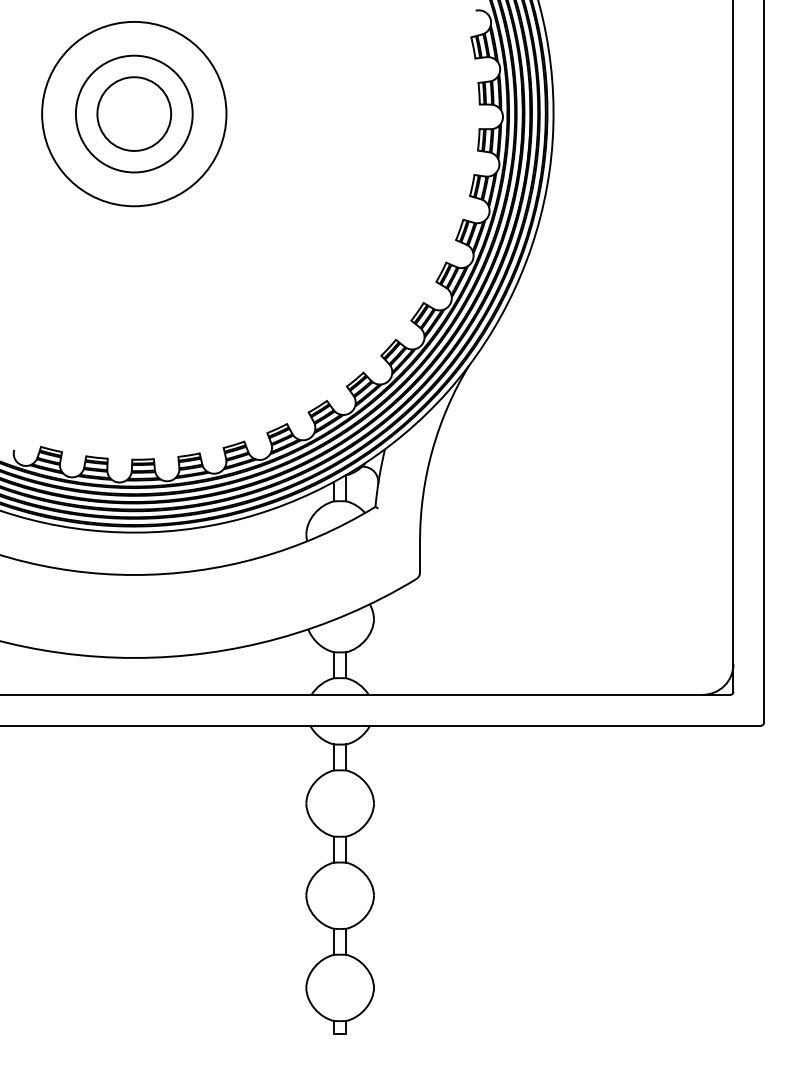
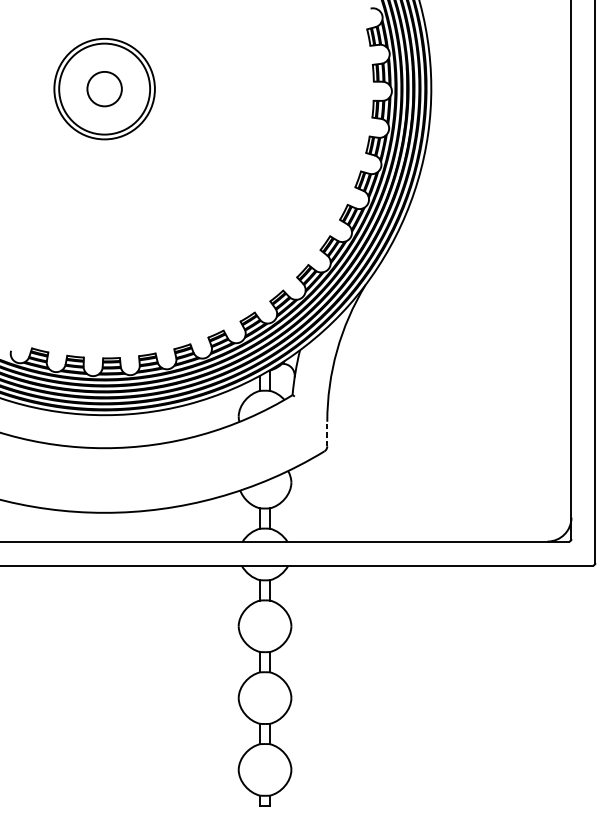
circle: (134, 113) -> (104, 88), size x0.6
circle: (134, 113) -> (104, 88), size x0.7
line: (420, 556) -> (327, 433), solid -> dashed

